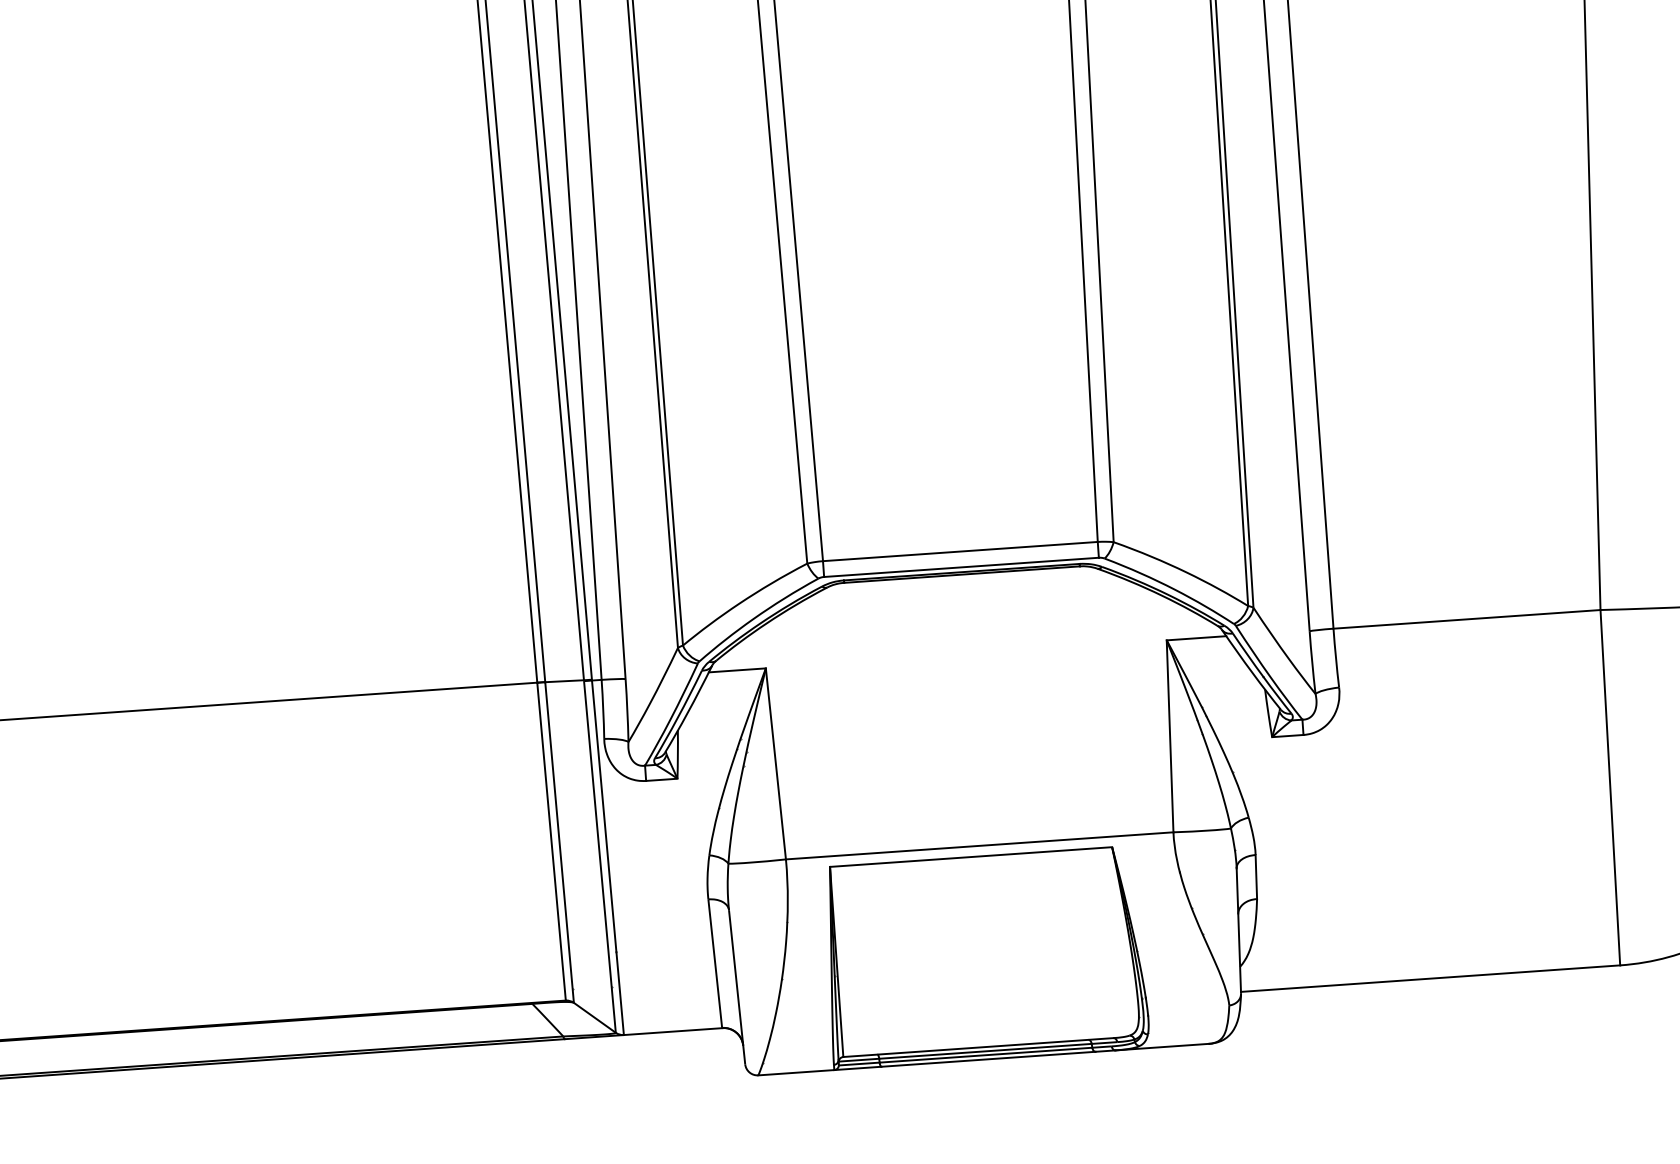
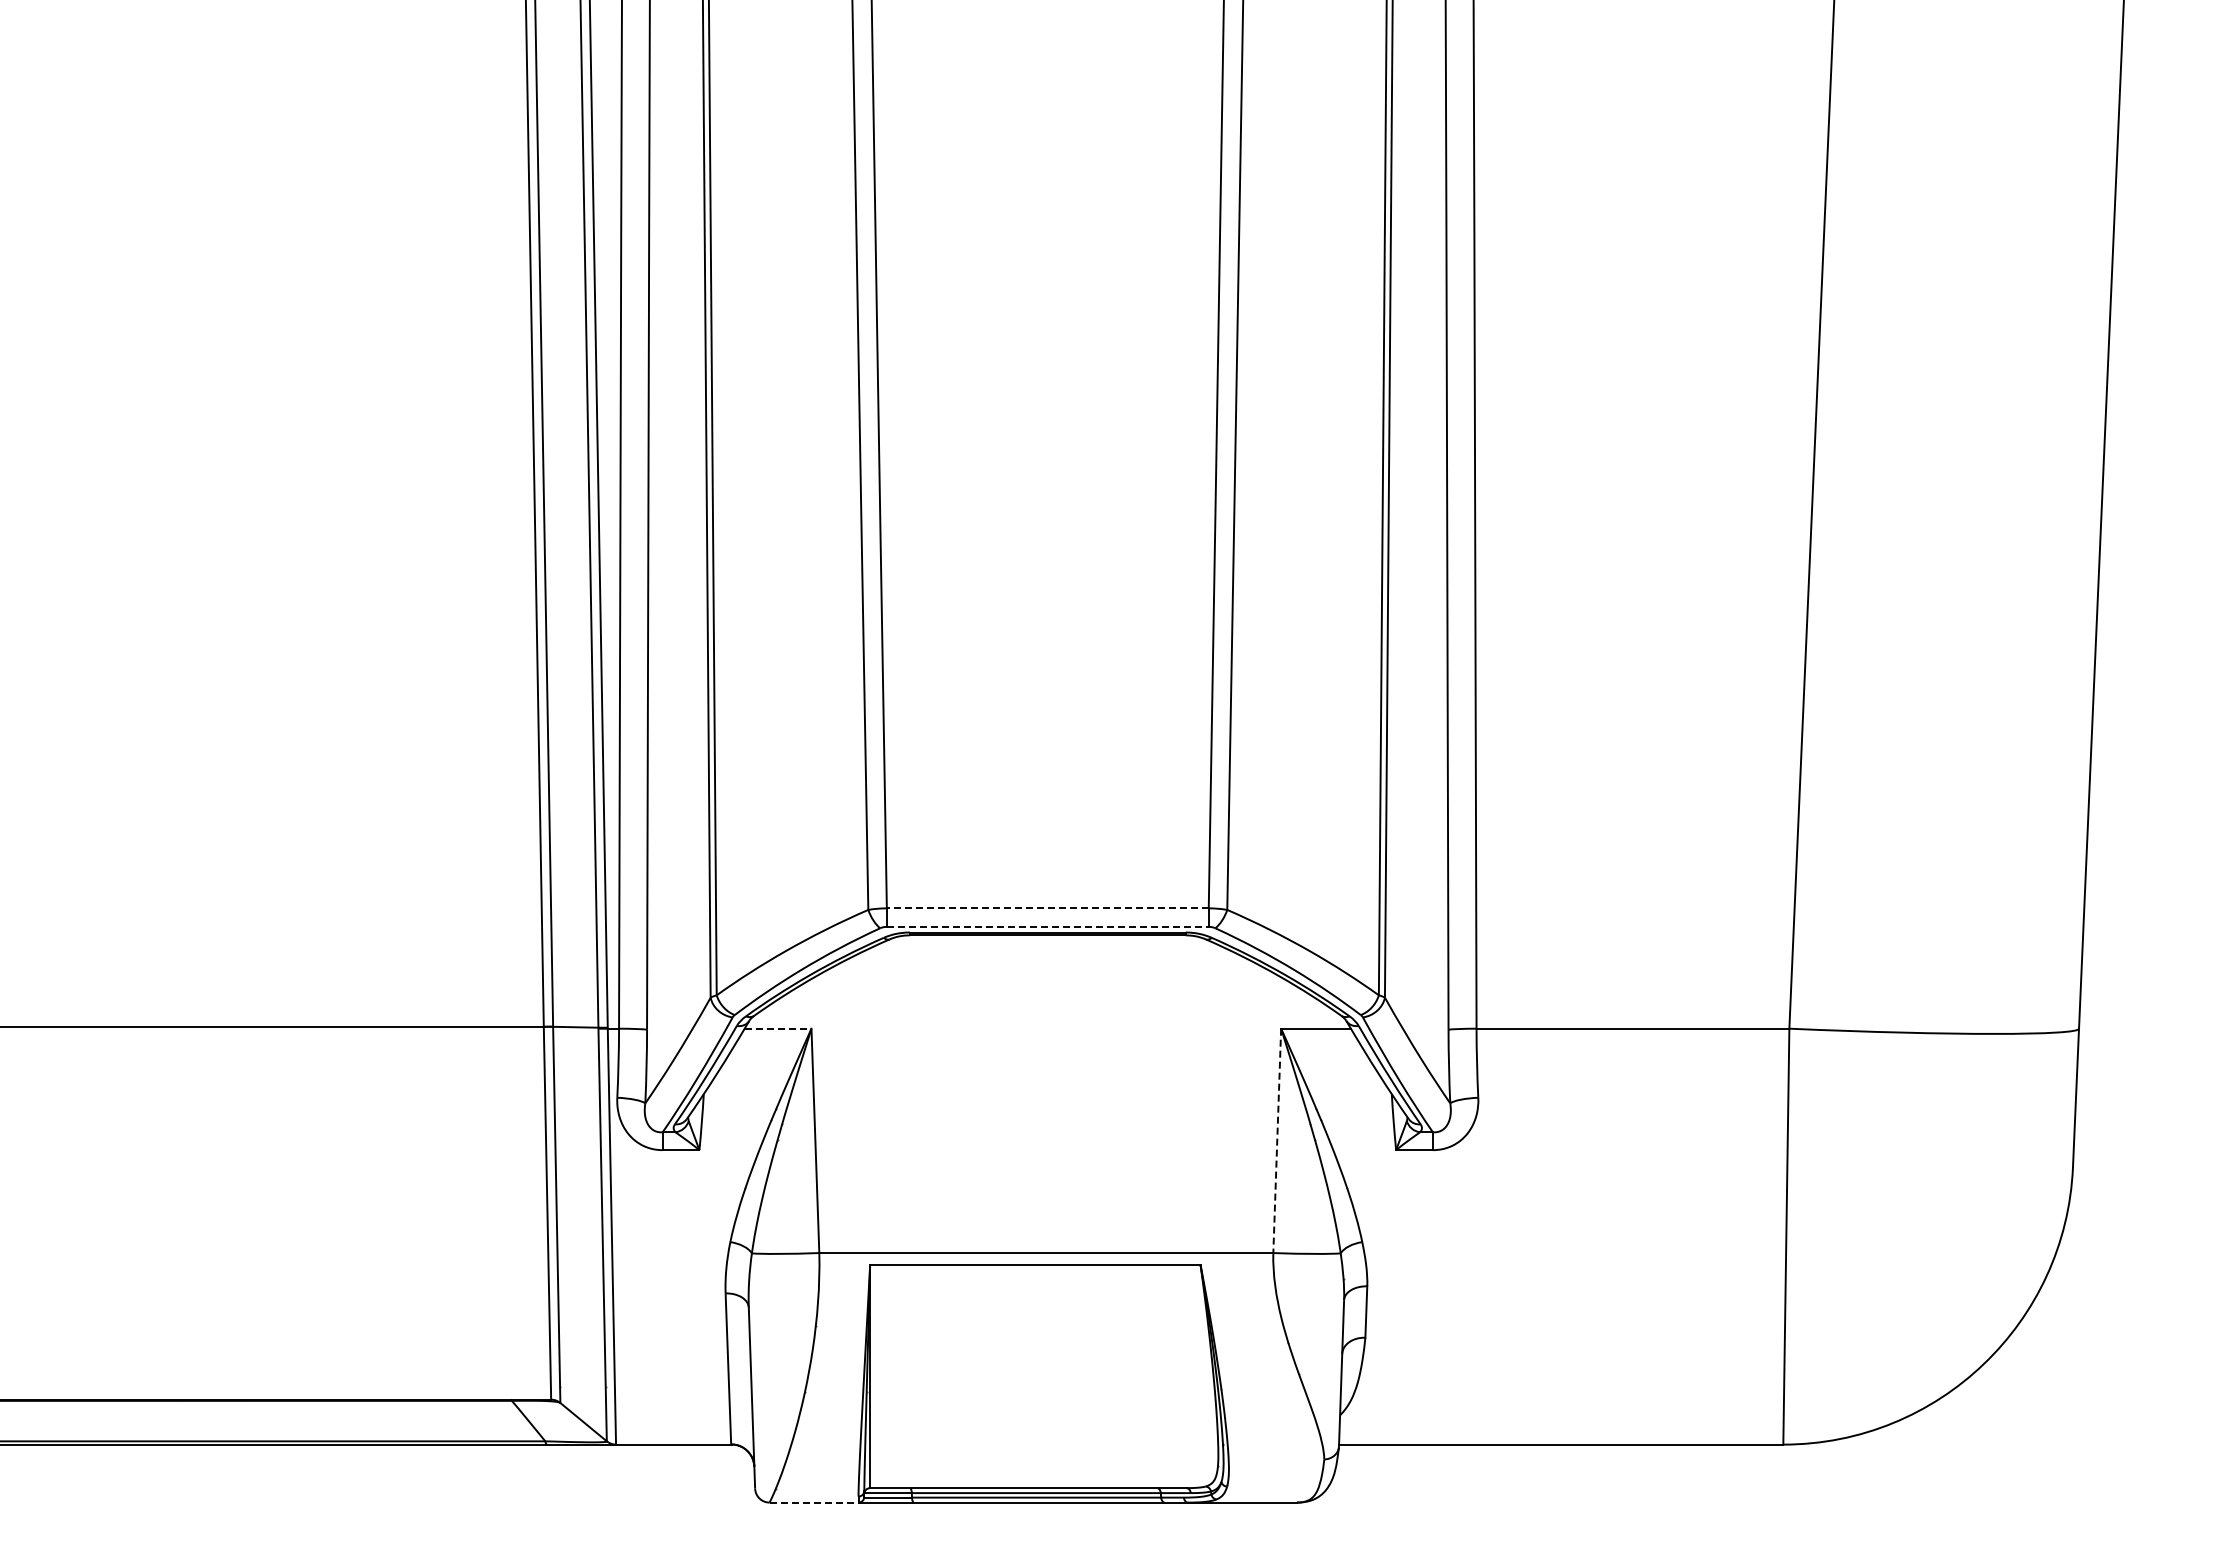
line: (960, 551) -> (1047, 908), solid -> dashed
line: (961, 567) -> (1047, 926), solid -> dashed
line: (737, 670) -> (778, 1028), solid -> dashed
line: (1170, 736) -> (1277, 1141), solid -> dashed
line: (796, 1072) -> (814, 1502), solid -> dashed

